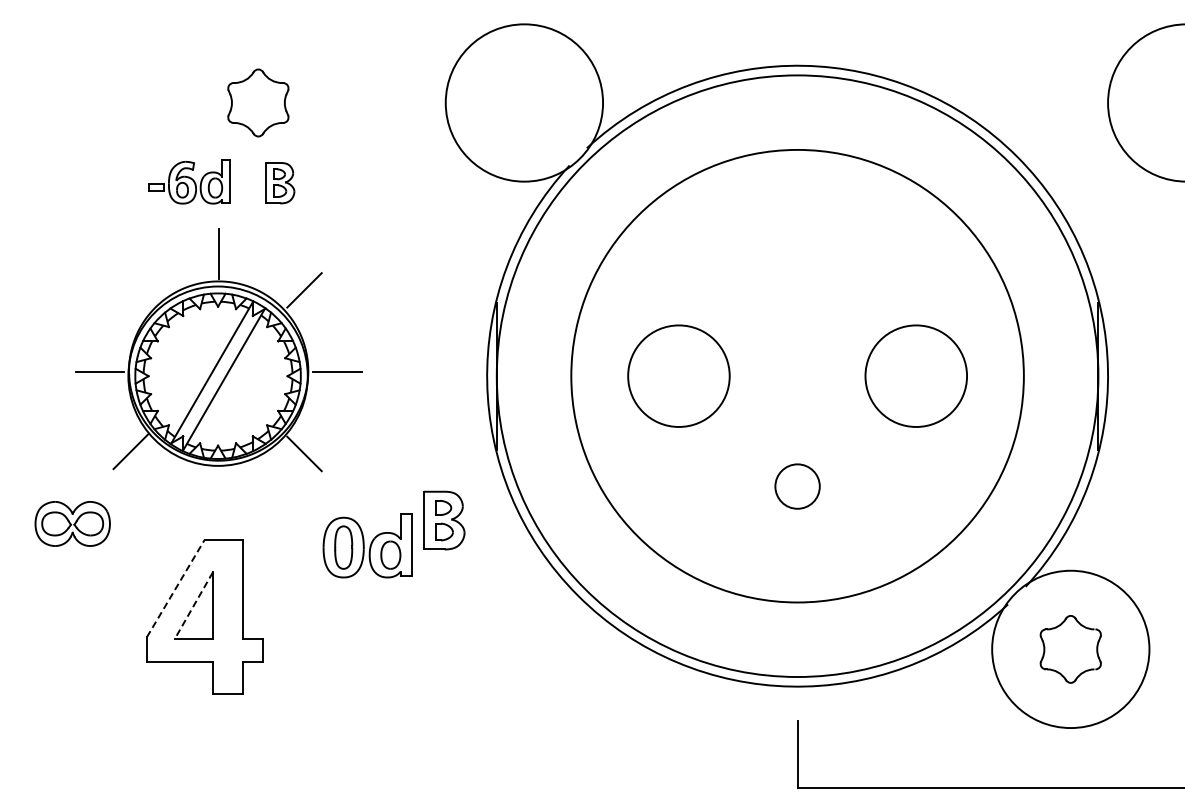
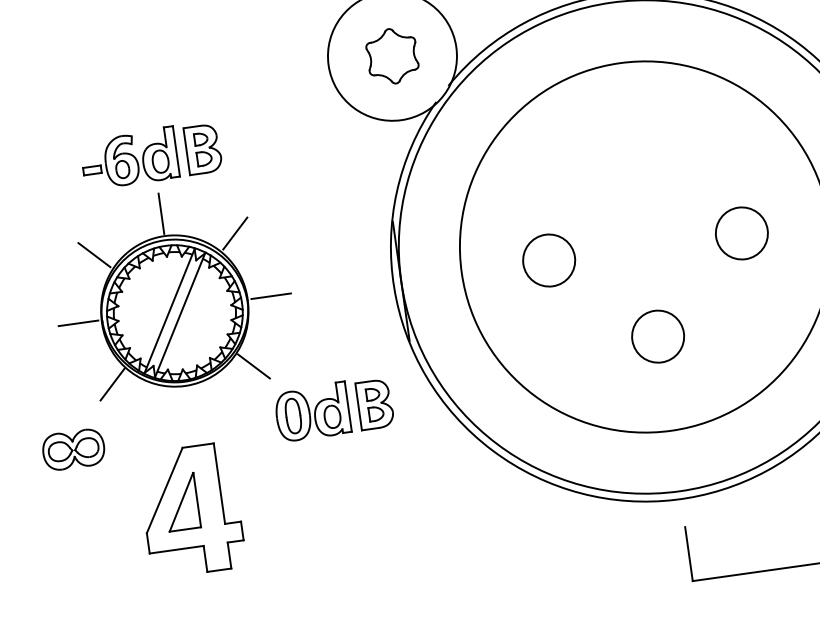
part: (258, 102) -> (392, 55), moved
part: (189, 181) -> (129, 158), size x1.43
part: (280, 182) -> (203, 148), size x1.43
line: (130, 292) -> (94, 255), added
circle: (678, 375) -> (548, 260), size x0.62
circle: (916, 375) -> (742, 232), size x0.62
circle: (797, 486) -> (658, 336), size x1.43
part: (367, 545) -> (312, 411), moved
line: (175, 588) -> (164, 490), dashed -> solid
line: (193, 605) -> (181, 502), dashed -> solid

